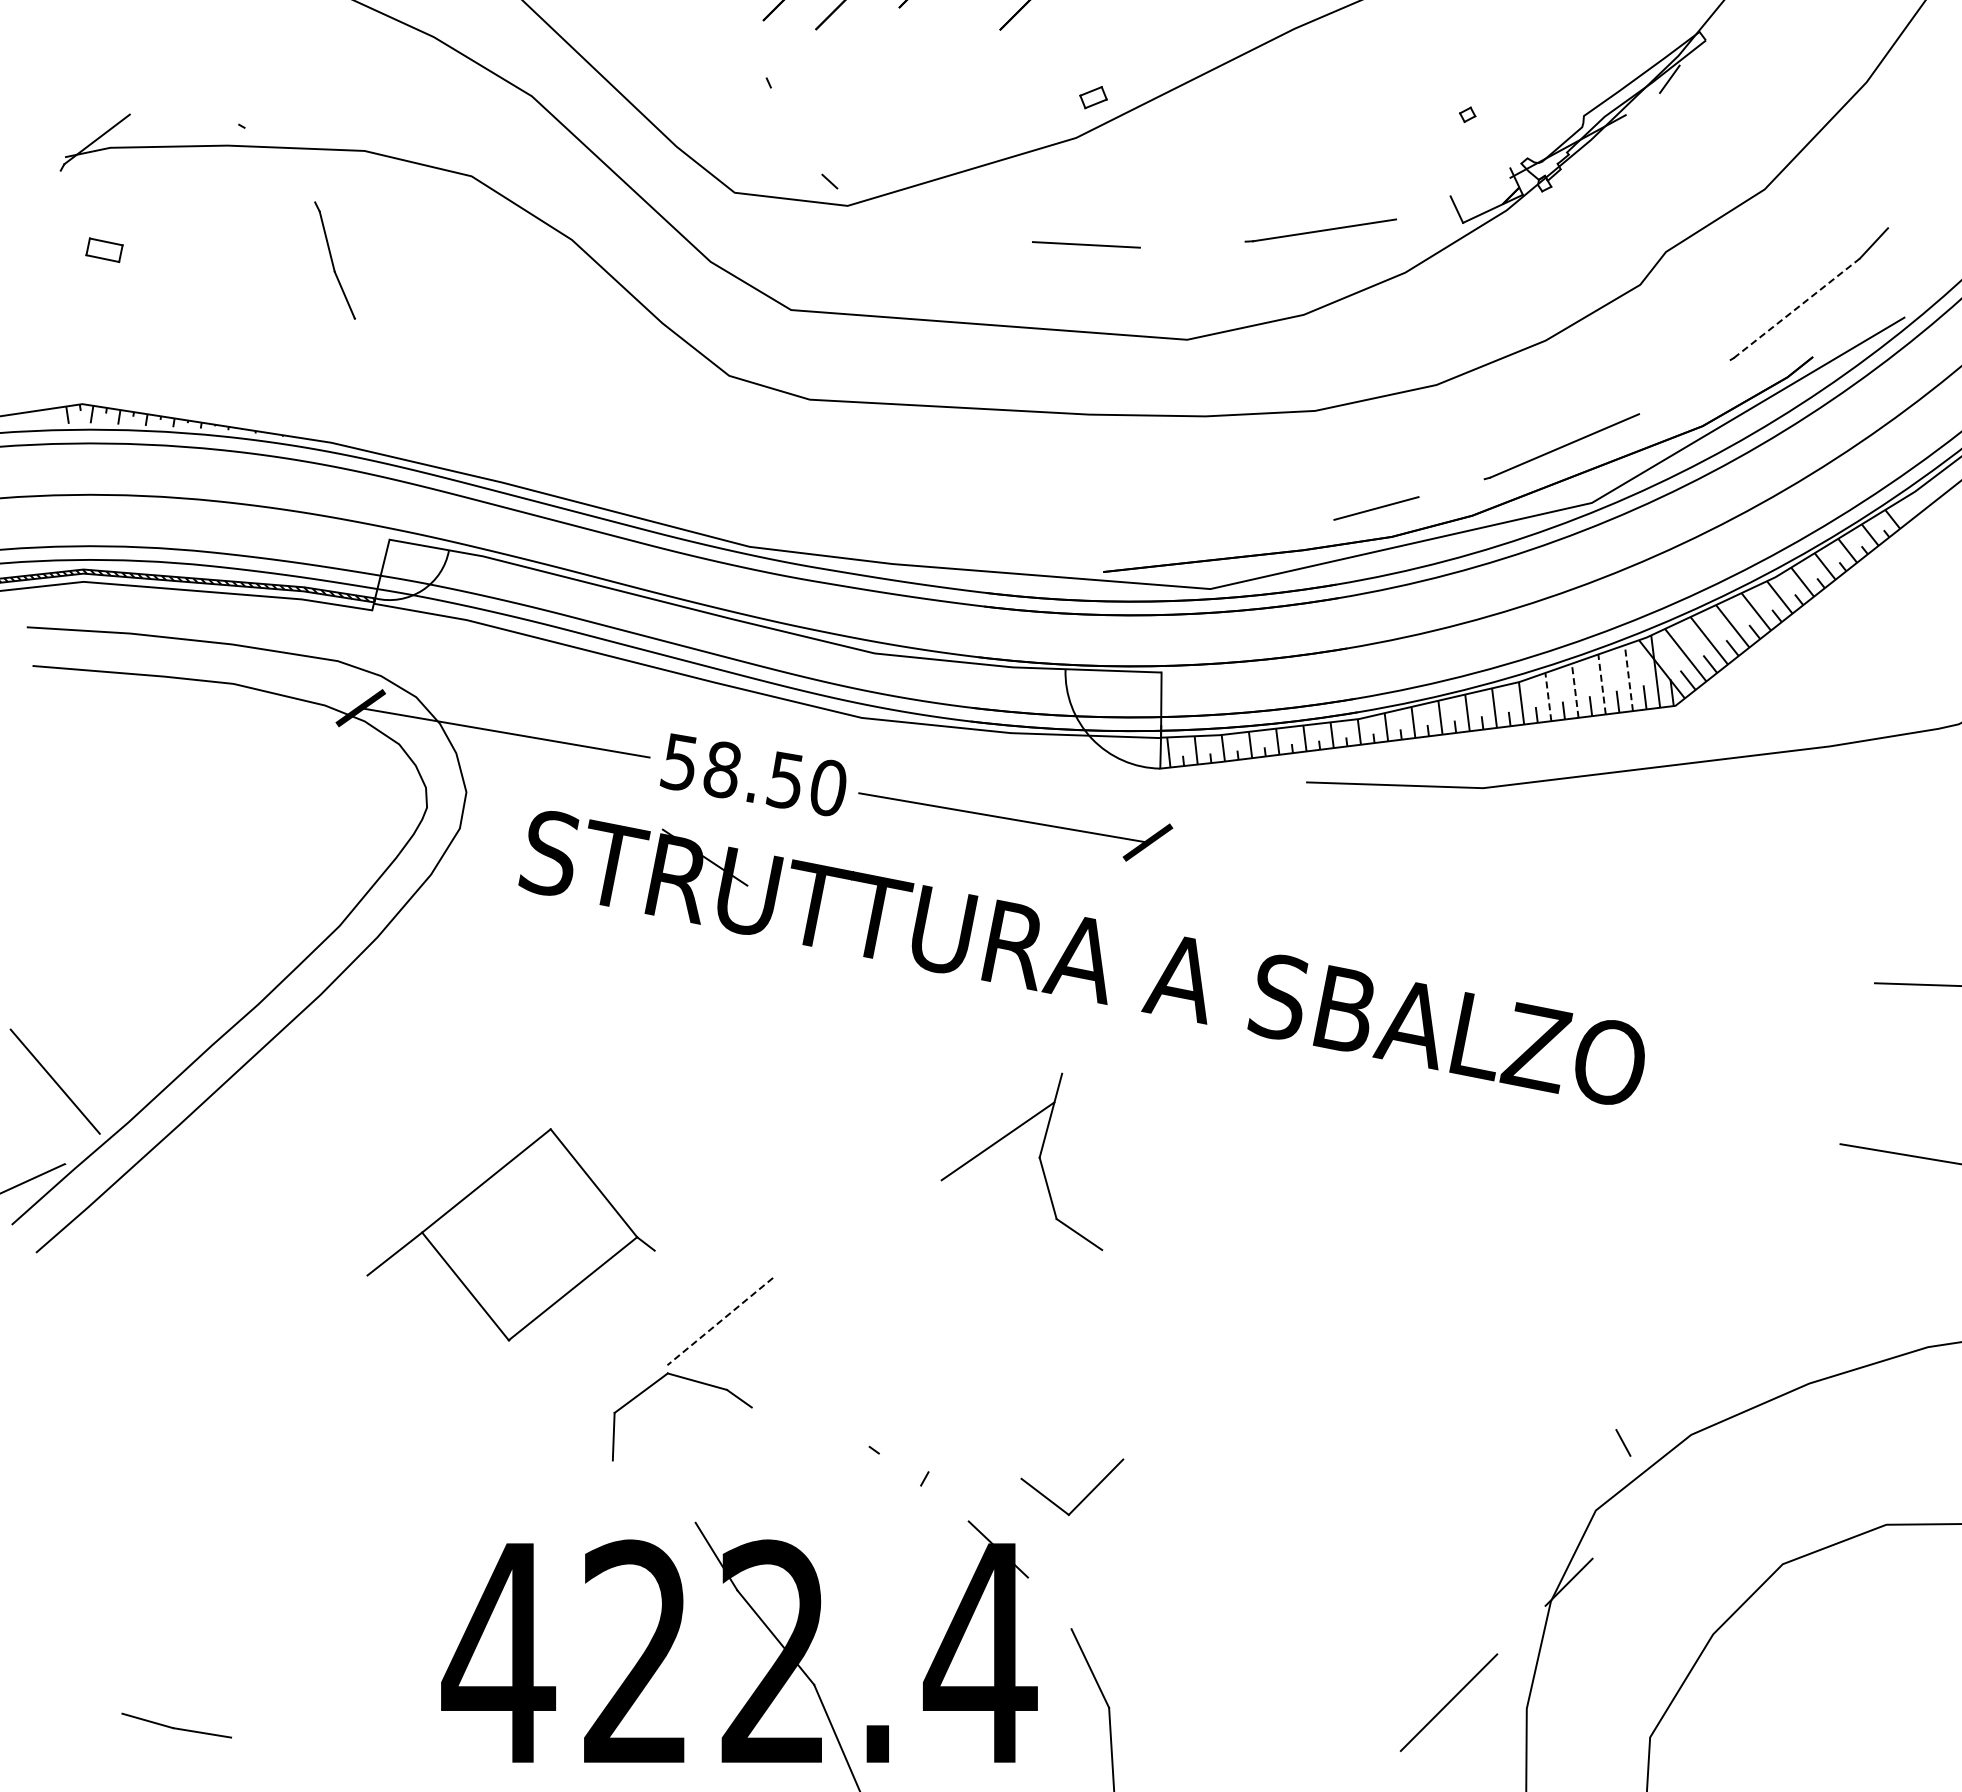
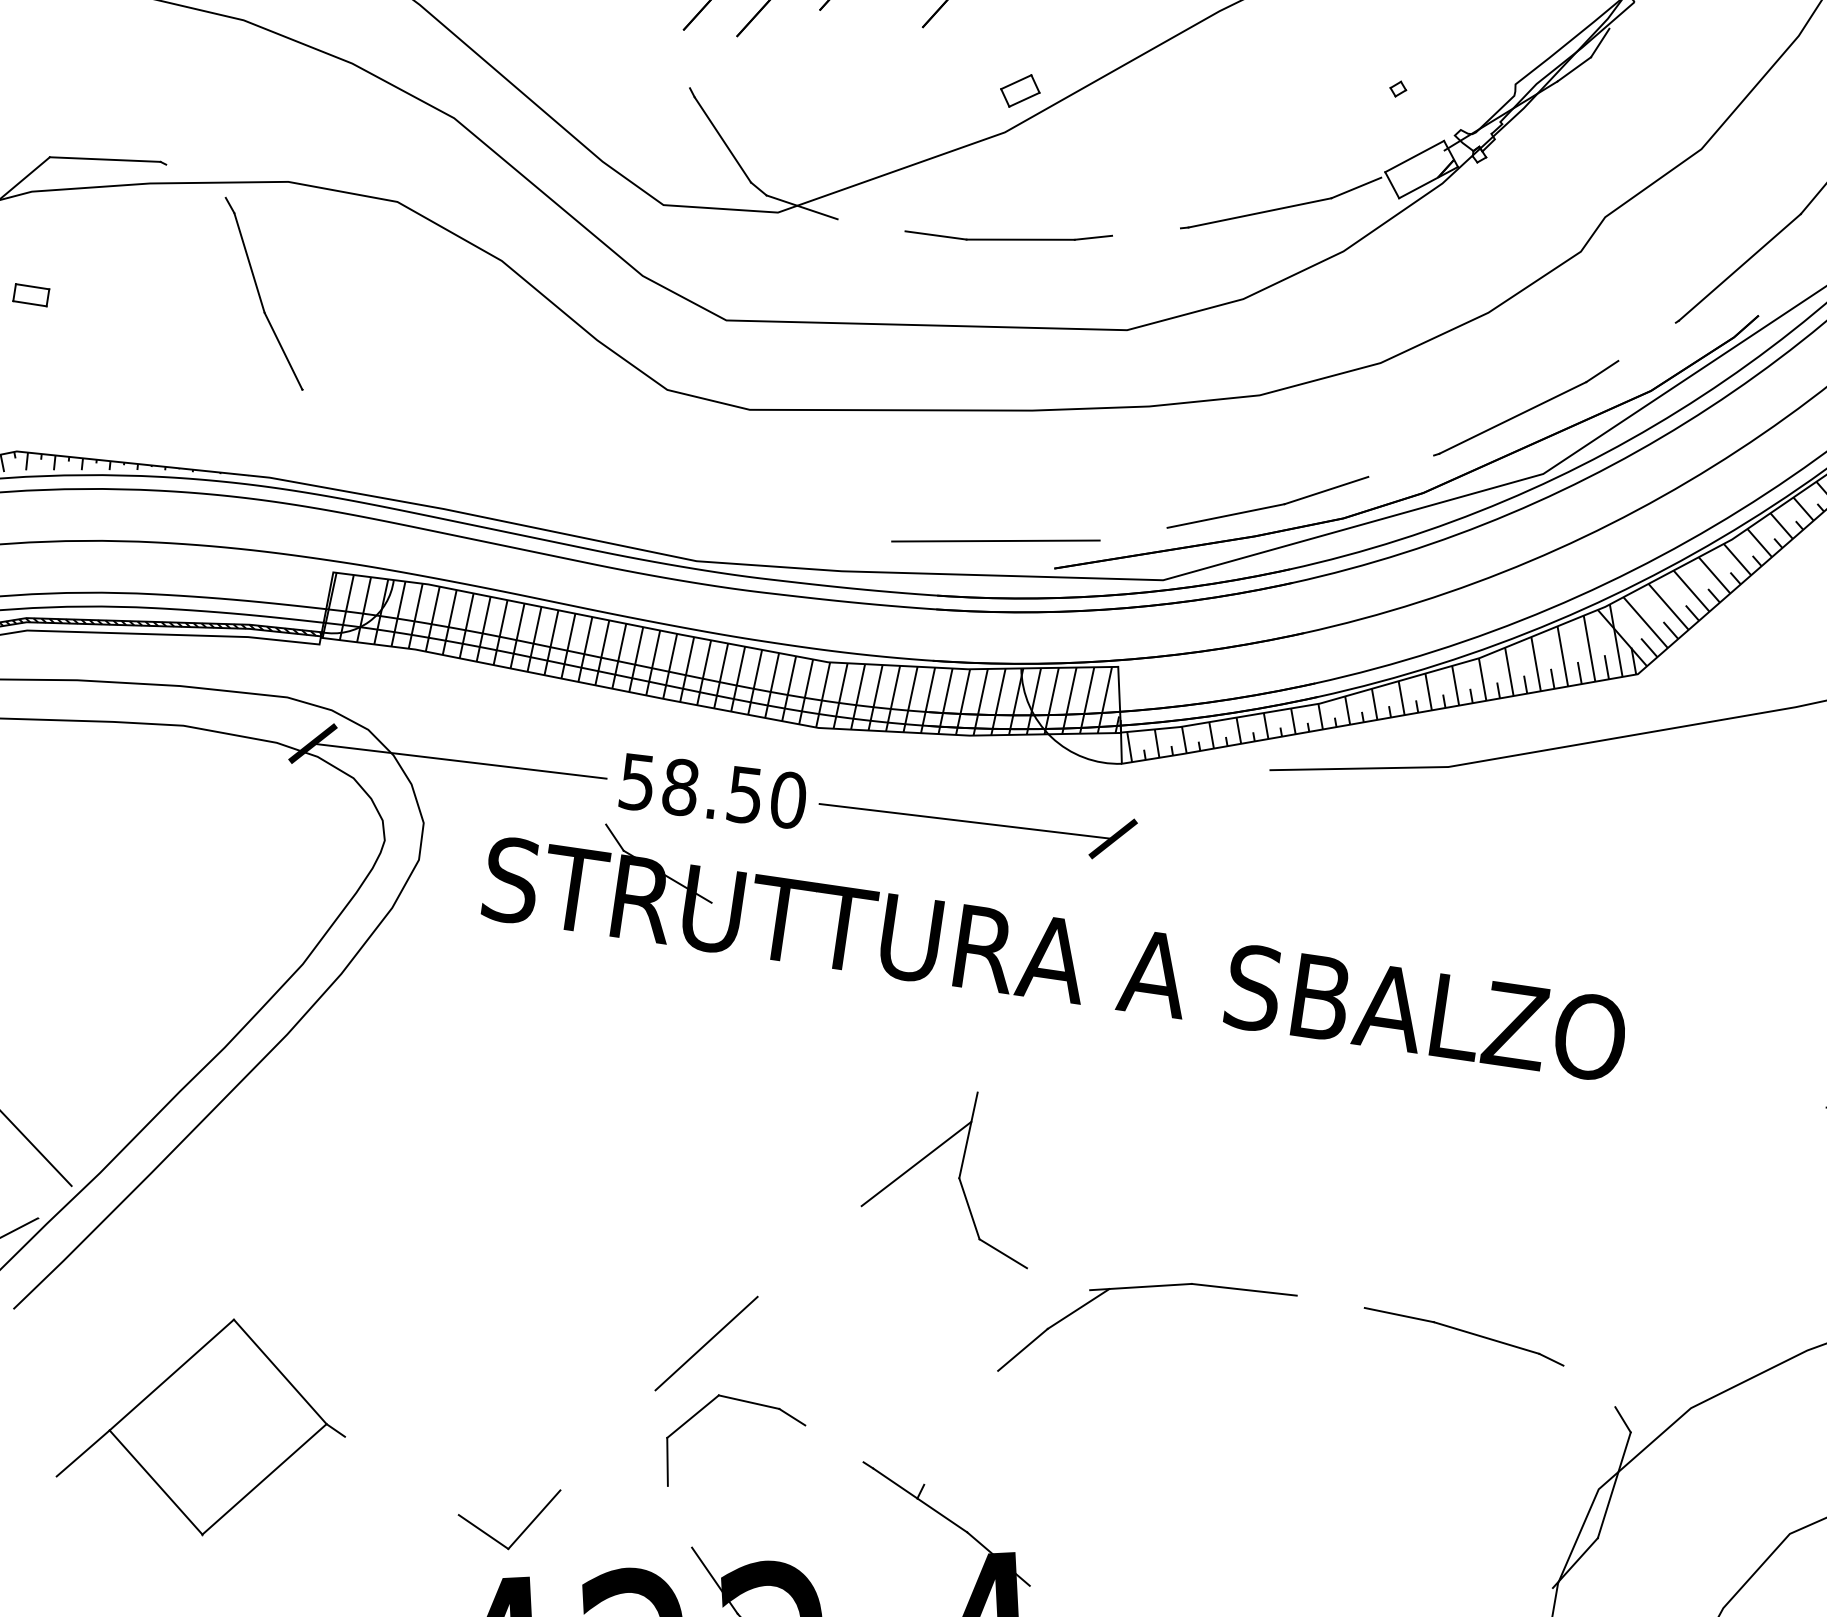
part: (1093, 97) -> (1020, 90), size x1.43
line: (1642, 104) -> (1573, 69), added
line: (184, 119) -> (105, 159), added
line: (796, 130) -> (722, 139), added
line: (1480, 182) -> (1414, 156), added
line: (871, 201) -> (801, 206), added
line: (1421, 210) -> (1356, 187), added
line: (1002, 236) -> (935, 235), added
line: (1158, 246) -> (1093, 237), added
part: (334, 260) -> (263, 293), size x1.67
line: (1797, 308) -> (1740, 267), dashed -> solid
line: (1655, 404) -> (1602, 371), added
line: (1275, 528) -> (1225, 515), added
line: (1046, 541) -> (995, 540), added
hatch: (767, 638) -> (719, 652), added
line: (1628, 677) -> (1589, 648), dashed -> solid
line: (1602, 683) -> (1563, 655), dashed -> solid
line: (1575, 690) -> (1536, 663), dashed -> solid
line: (1548, 696) -> (1509, 671), dashed -> solid
line: (654, 815) -> (614, 836), added
part: (1038, 1158) -> (958, 1179), moved
part: (510, 1234) -> (198, 1427), moved
part: (1156, 1288) -> (1144, 1287), added
line: (720, 1321) -> (706, 1343), dashed -> solid
part: (1470, 1352) -> (1464, 1336), added
part: (692, 1381) -> (744, 1402), moved
line: (923, 1487) -> (919, 1500), added
part: (1084, 1497) -> (523, 1530), moved
line: (1611, 1506) -> (1614, 1484), added

